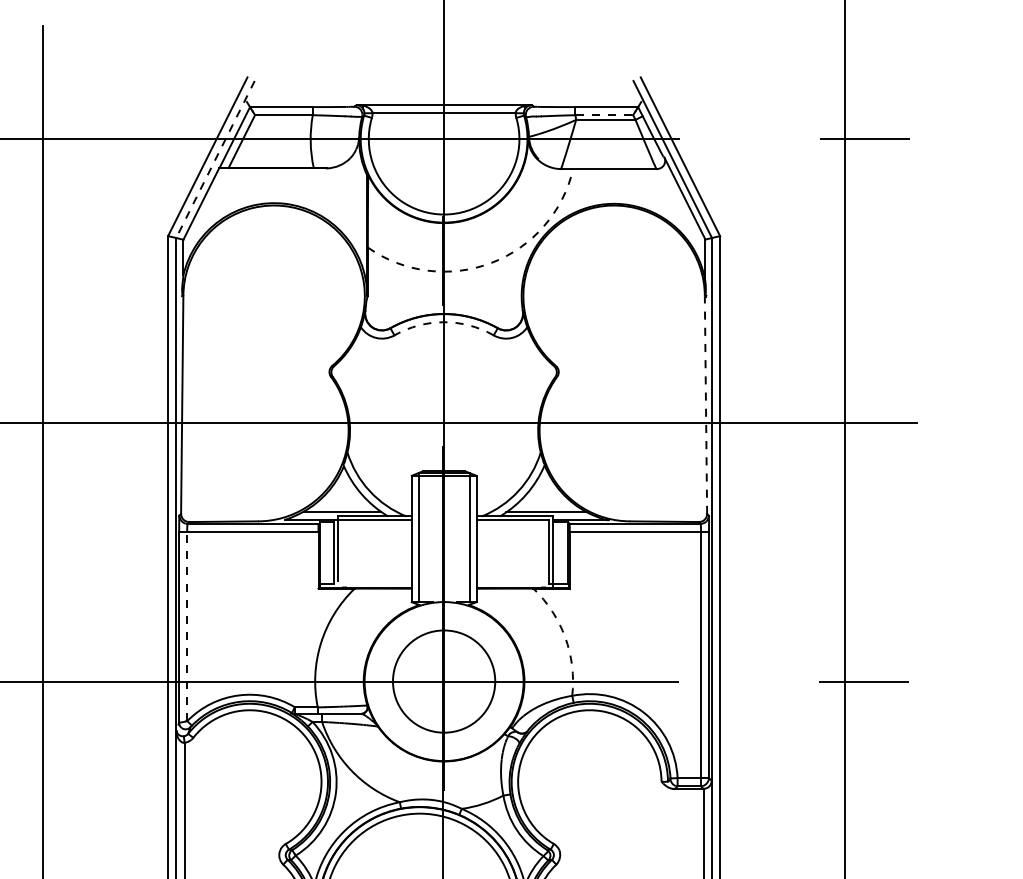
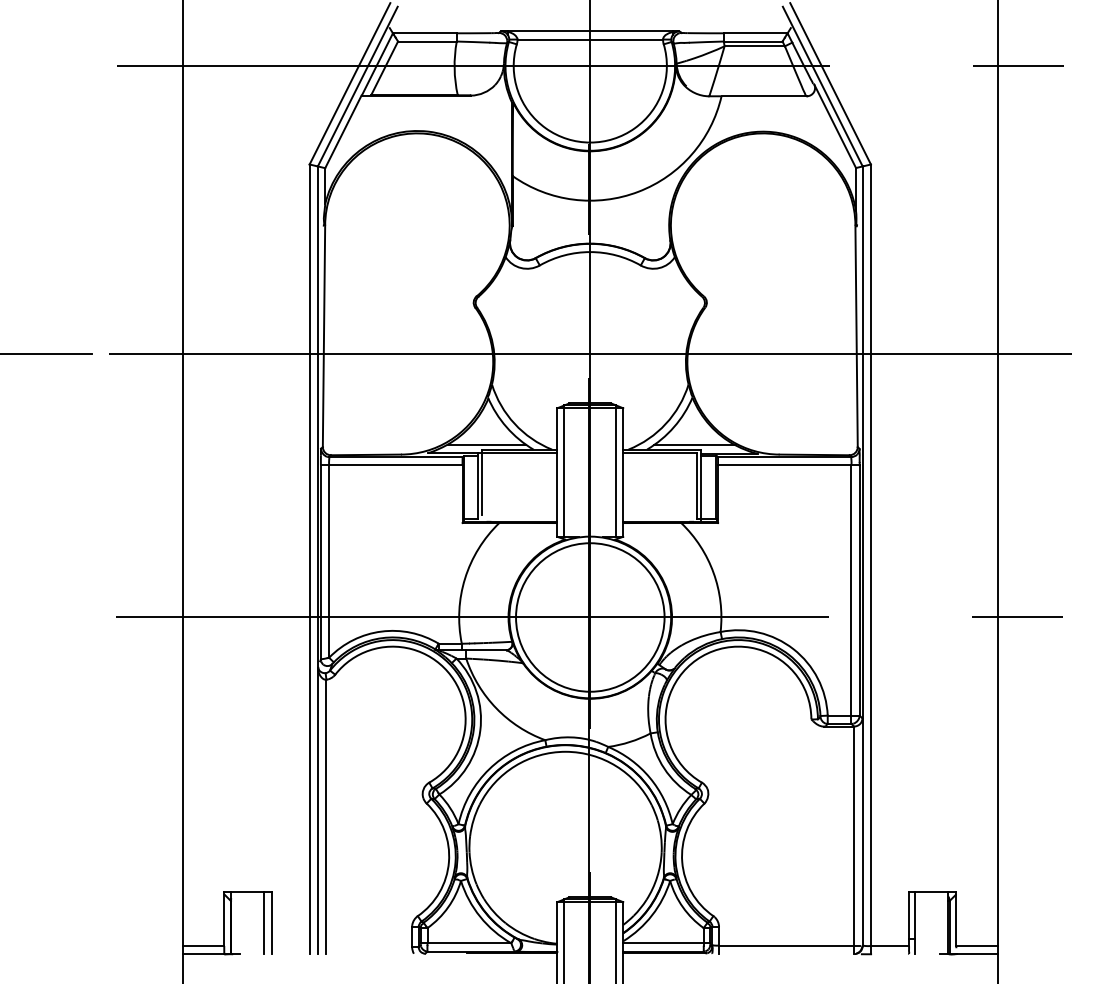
line: (604, 115) -> (753, 41), dashed -> solid
line: (215, 160) -> (357, 87), dashed -> solid
arc: (491, 262) -> (638, 191), dashed -> solid
arc: (444, 322) -> (590, 252), dashed -> solid
line: (705, 405) -> (856, 336), dashed -> solid
line: (187, 626) -> (329, 561), dashed -> solid
arc: (565, 637) -> (713, 572), dashed -> solid
circle: (444, 681) -> (590, 617), size x1.43

